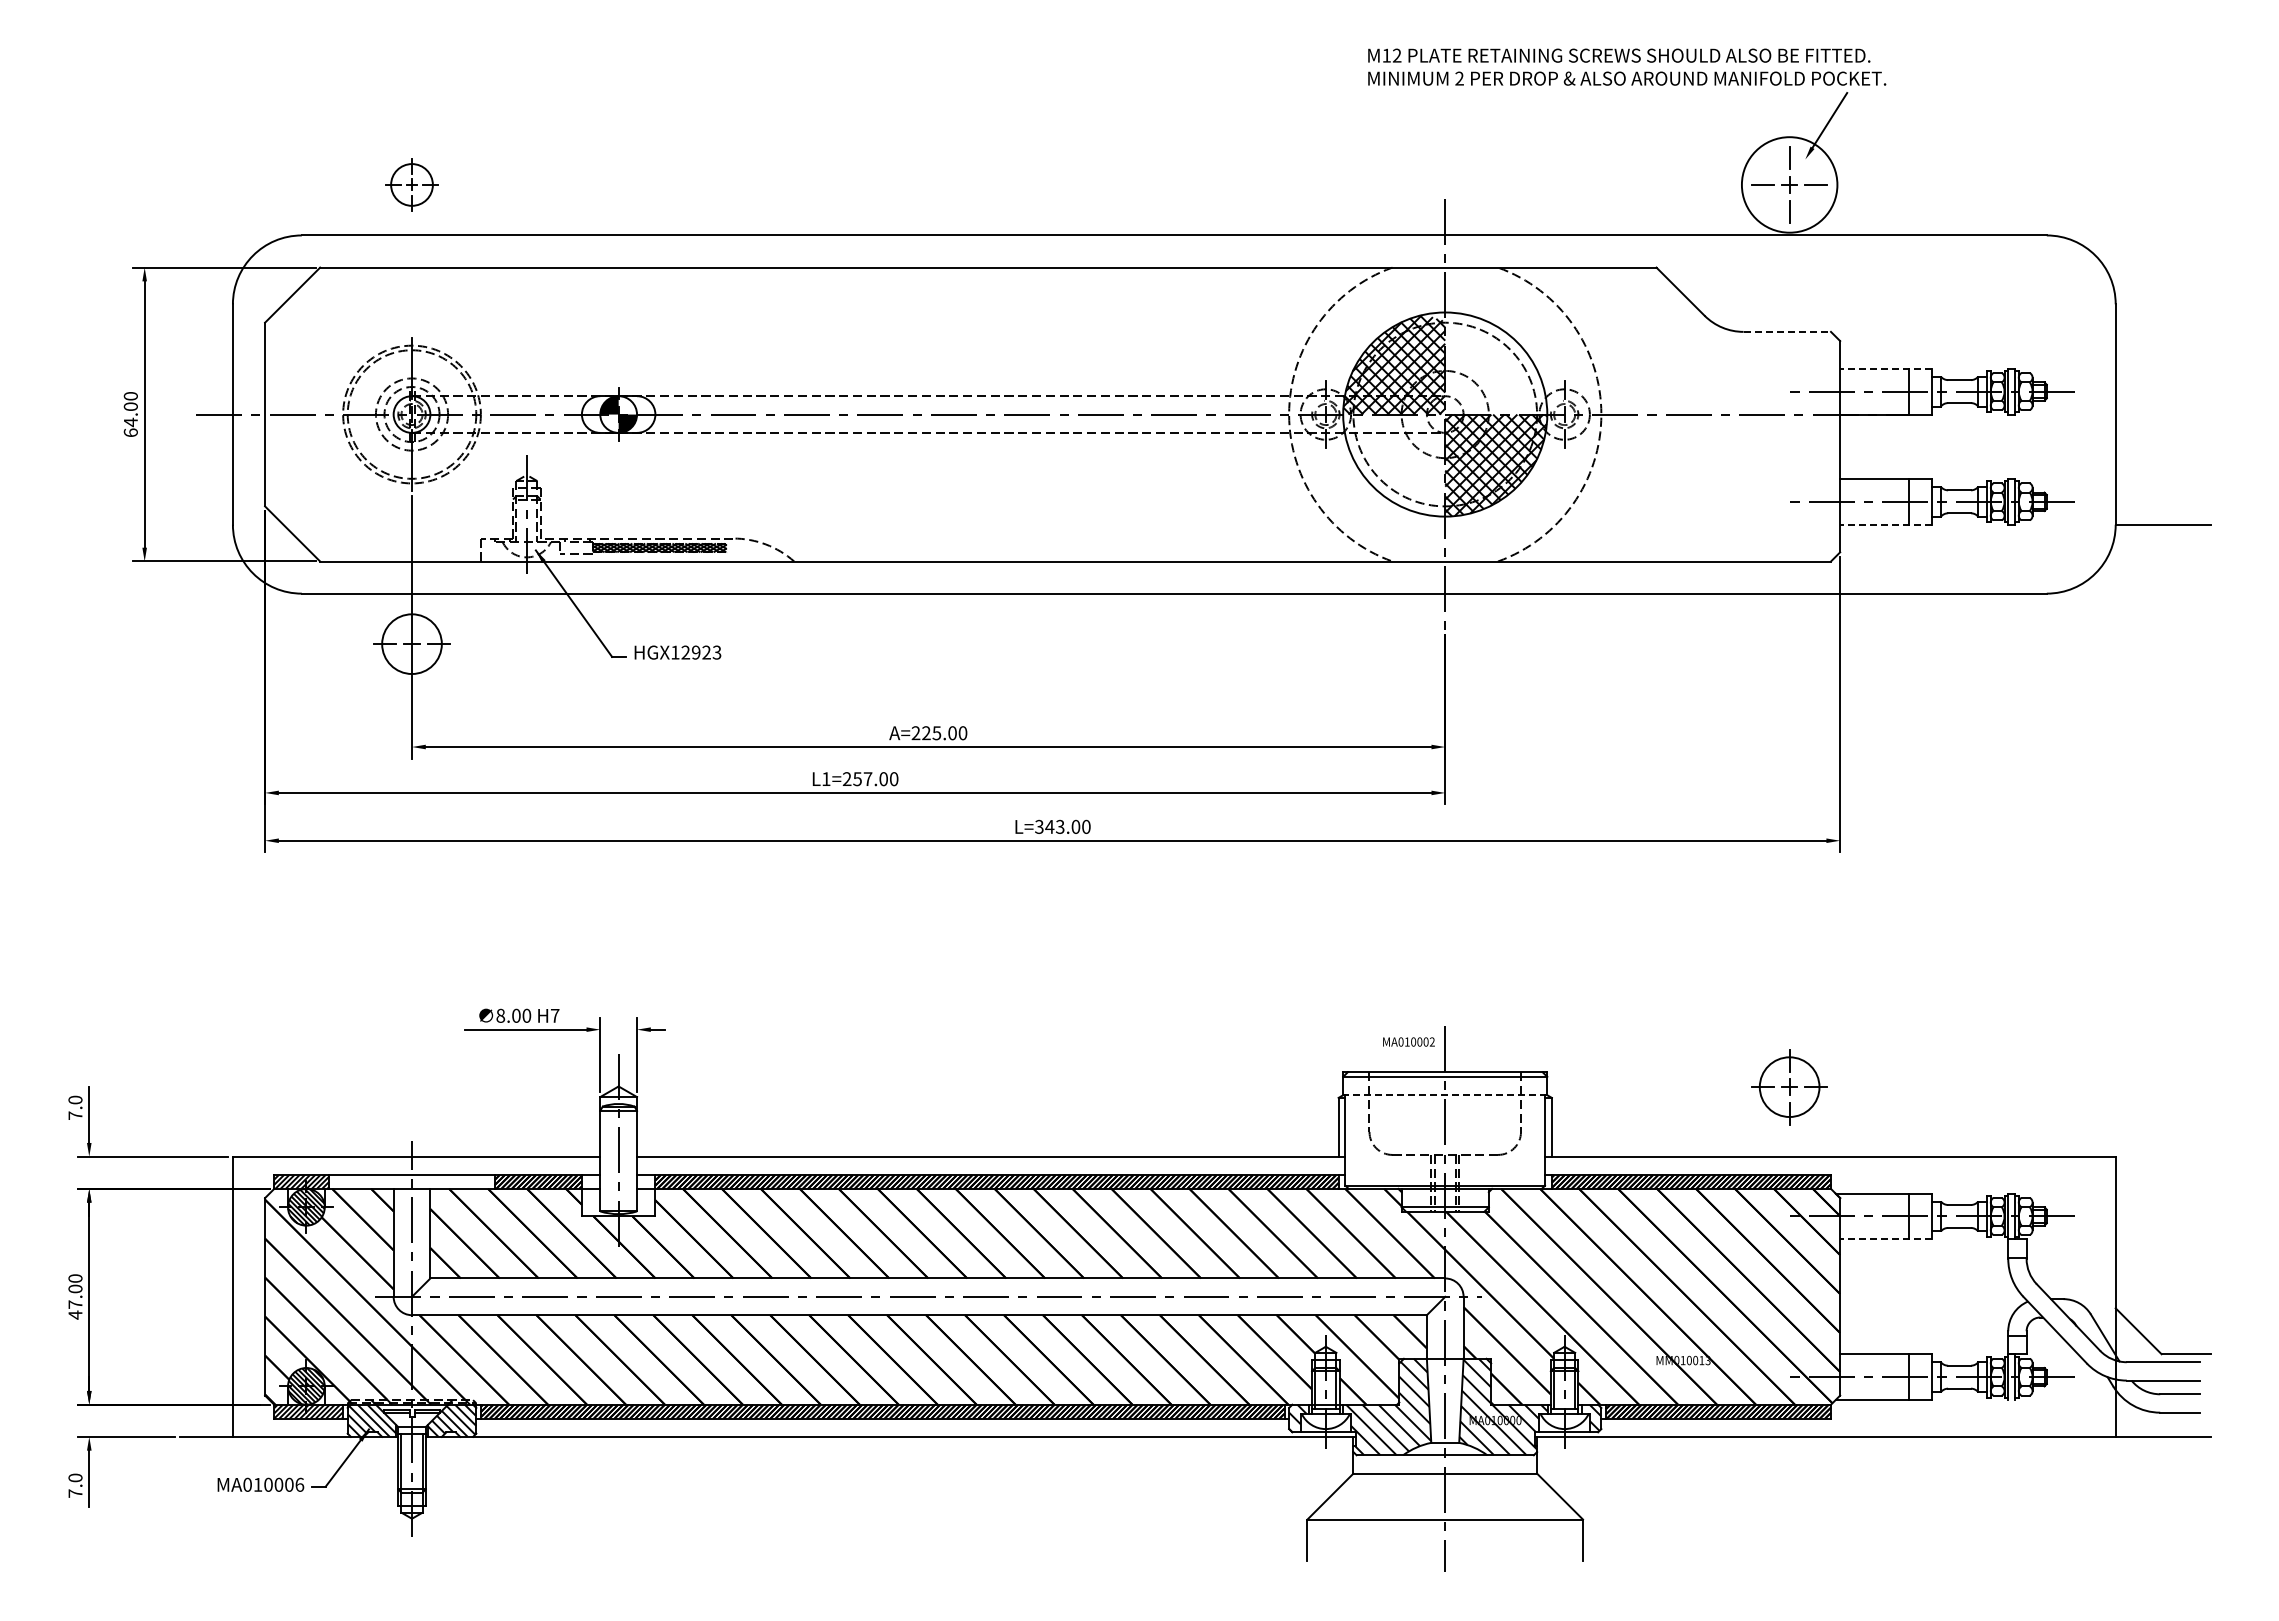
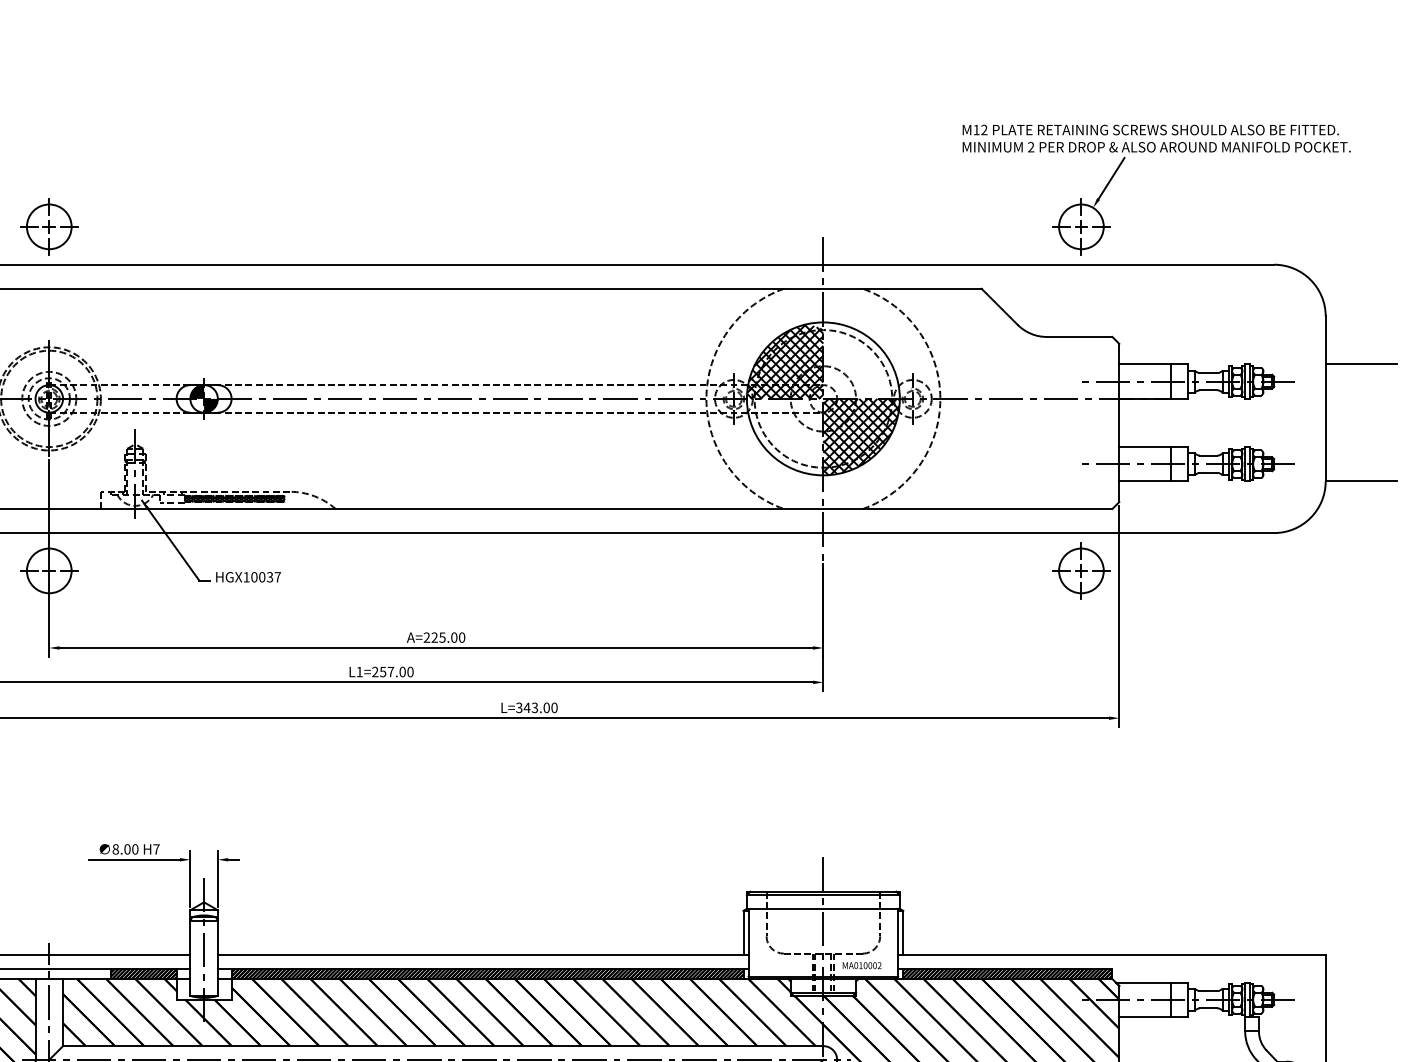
text: (1627, 66) -> (1156, 138), moved
part: (411, 184) -> (48, 226), size x1.43
circle: (1789, 184) -> (1081, 226), size x0.62
line: (1787, 331) -> (1079, 336), dashed -> solid
line: (1886, 368) -> (1153, 364), dashed -> solid
line: (2162, 368) -> (1360, 364), added
line: (1886, 524) -> (1153, 481), dashed -> solid
text: (701, 652) -> (266, 577), HGX12923 -> HGX10037
text: (1408, 1041) -> (861, 965), moved
part: (1789, 1087) -> (1081, 571), moved
line: (1444, 1095) -> (822, 909), dashed -> solid
line: (1886, 1239) -> (1153, 1016), dashed -> solid

